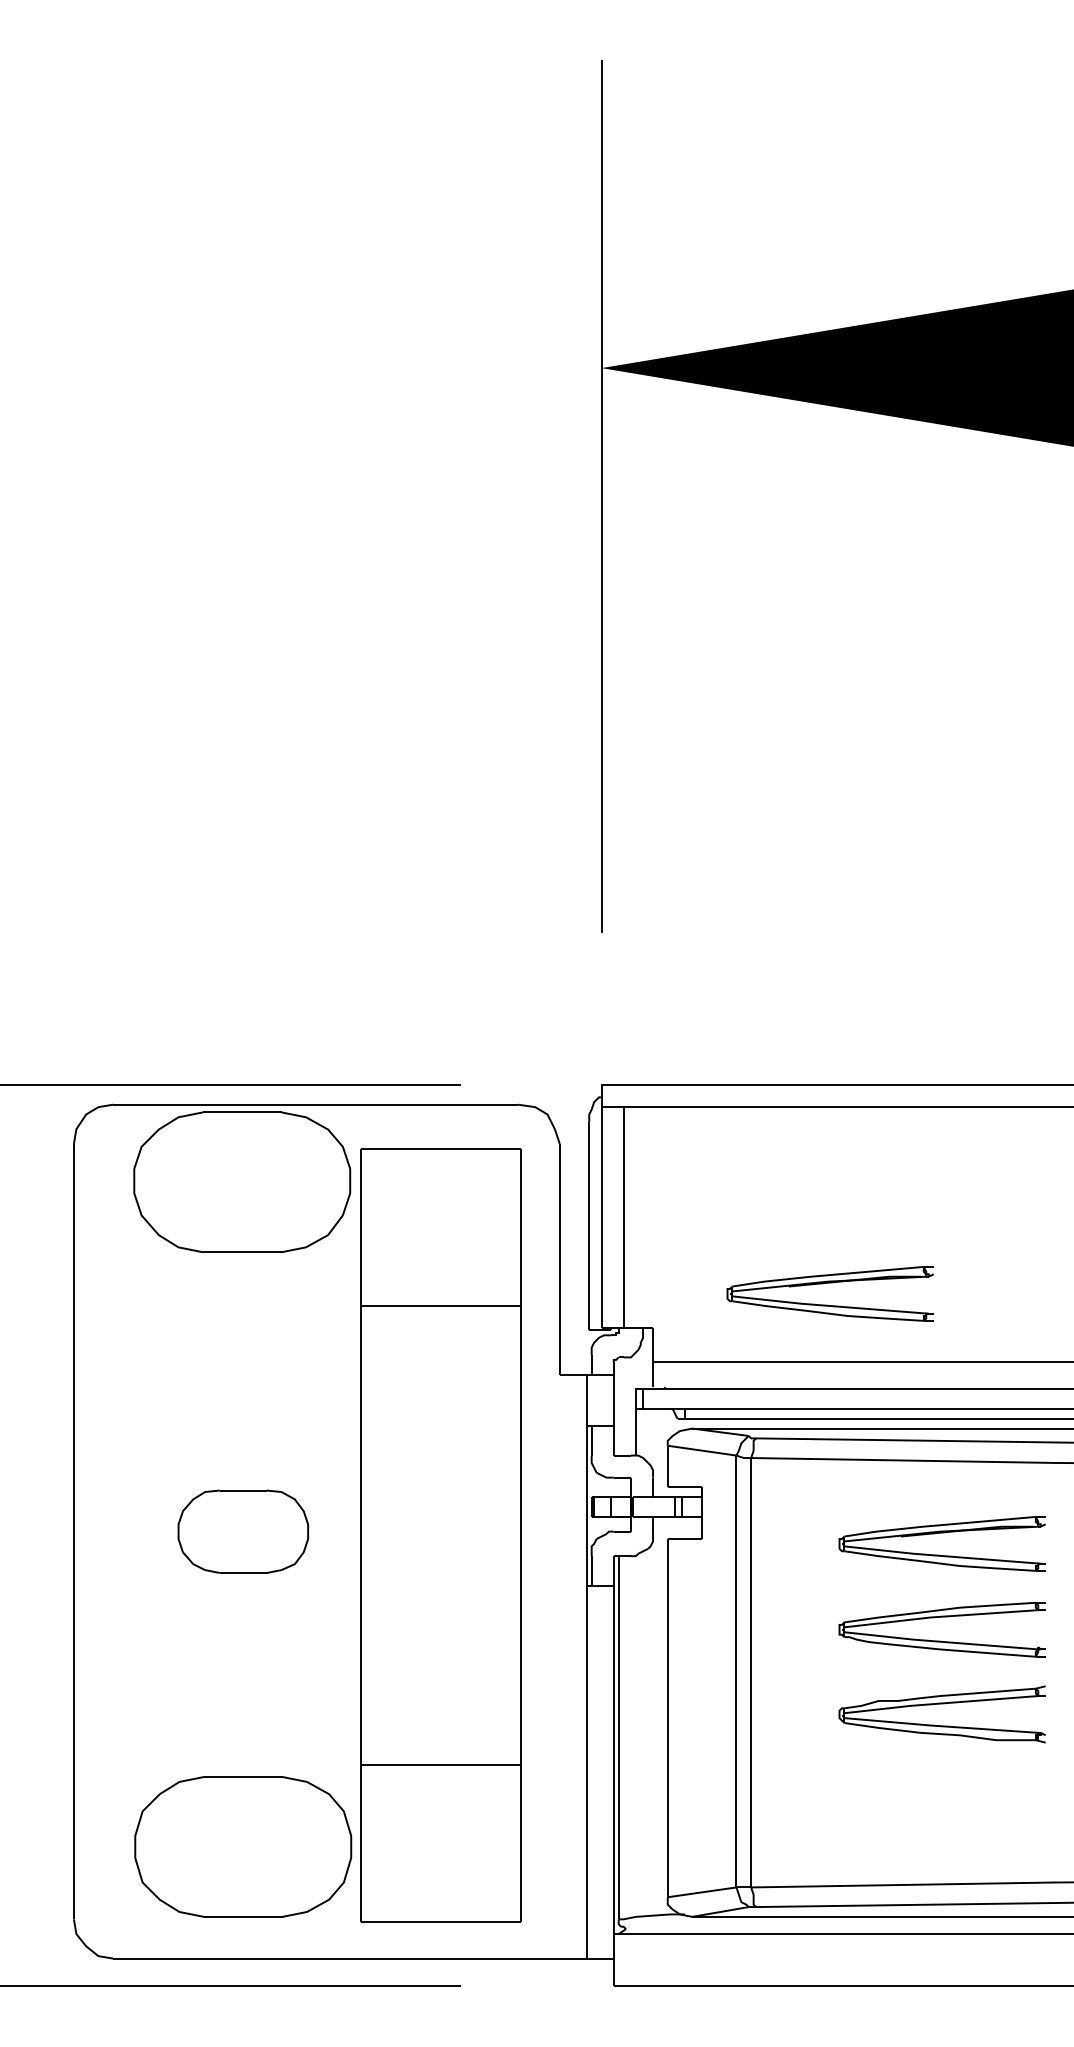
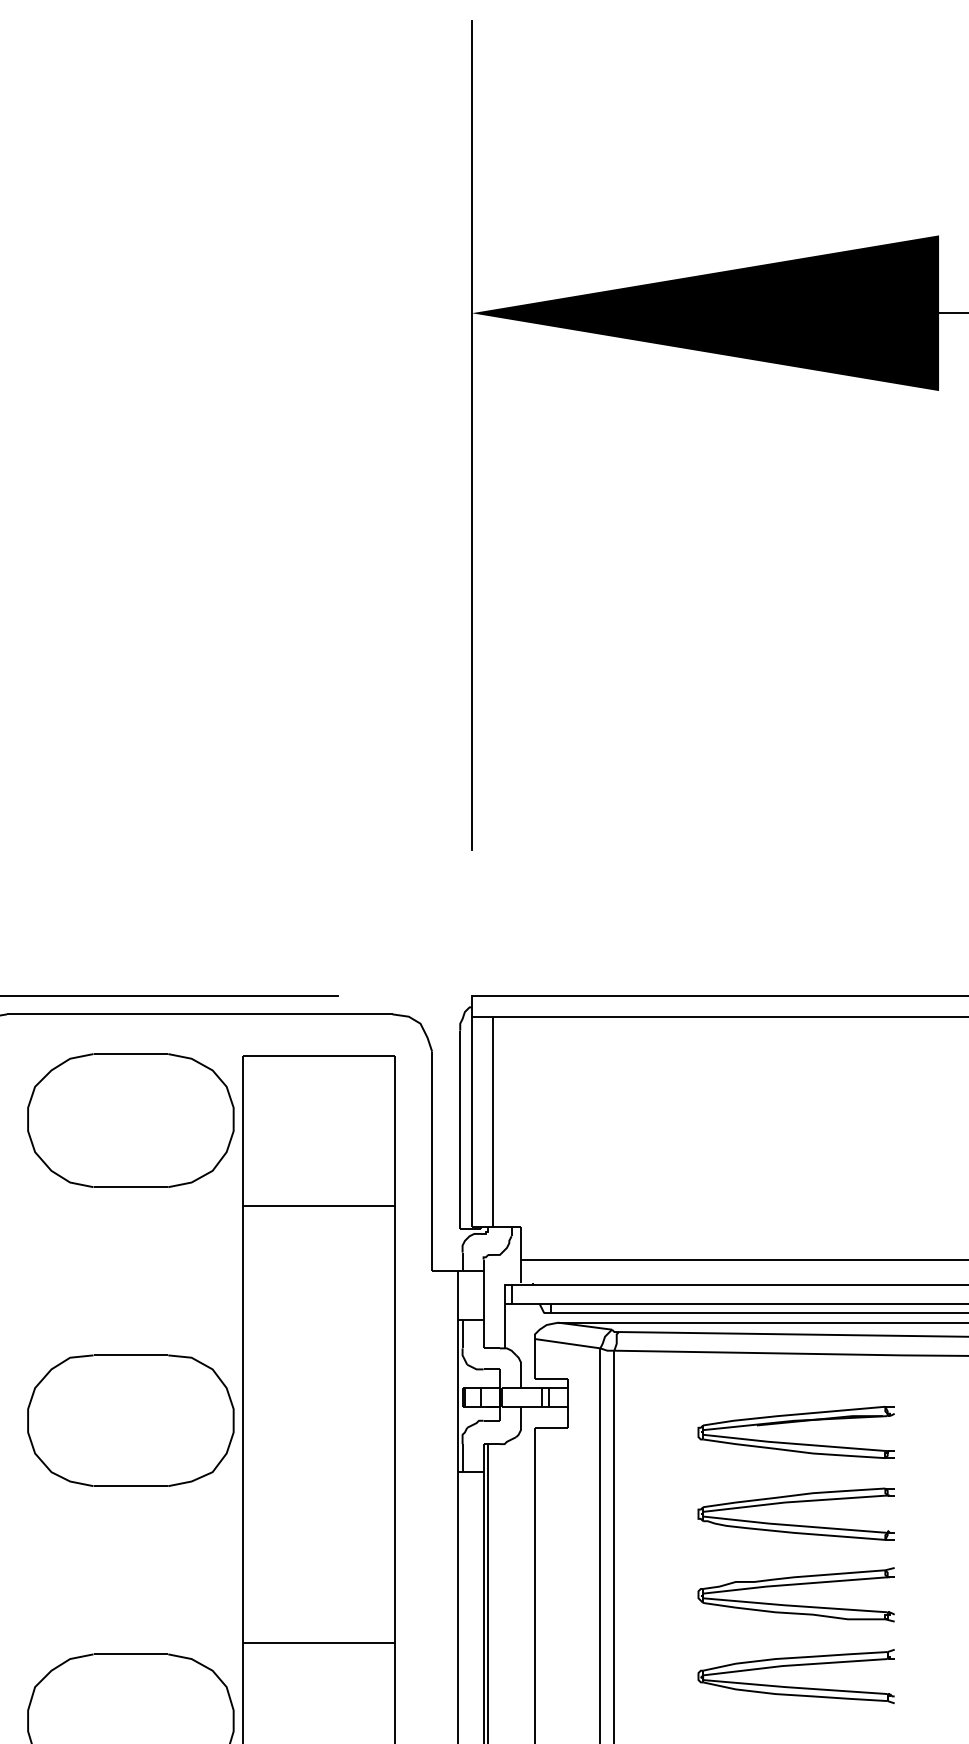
part: (242, 1181) -> (131, 1119), moved
part: (829, 1283) -> (688, 1184), removed
part: (243, 1531) -> (131, 1420), size x1.67
part: (941, 1789) -> (795, 1666), added

